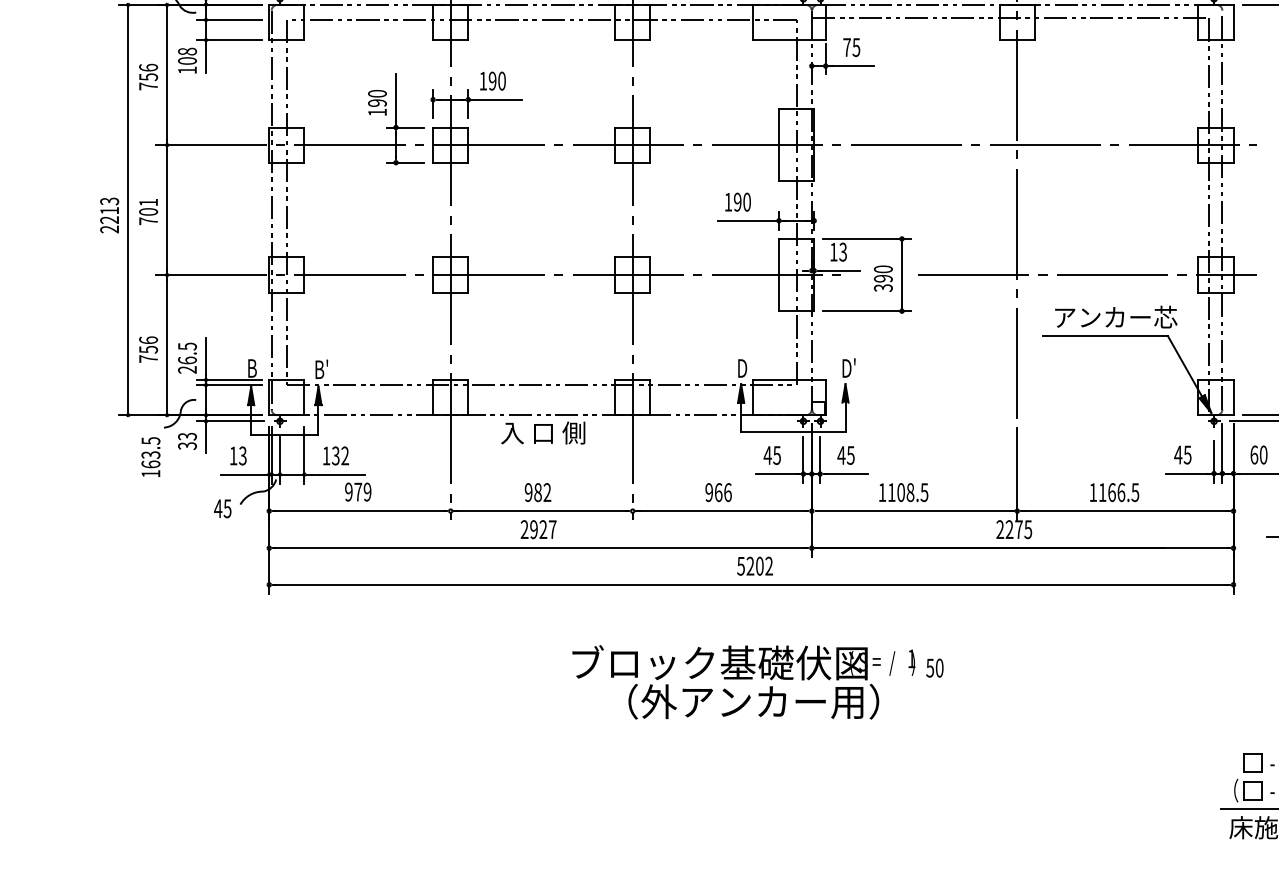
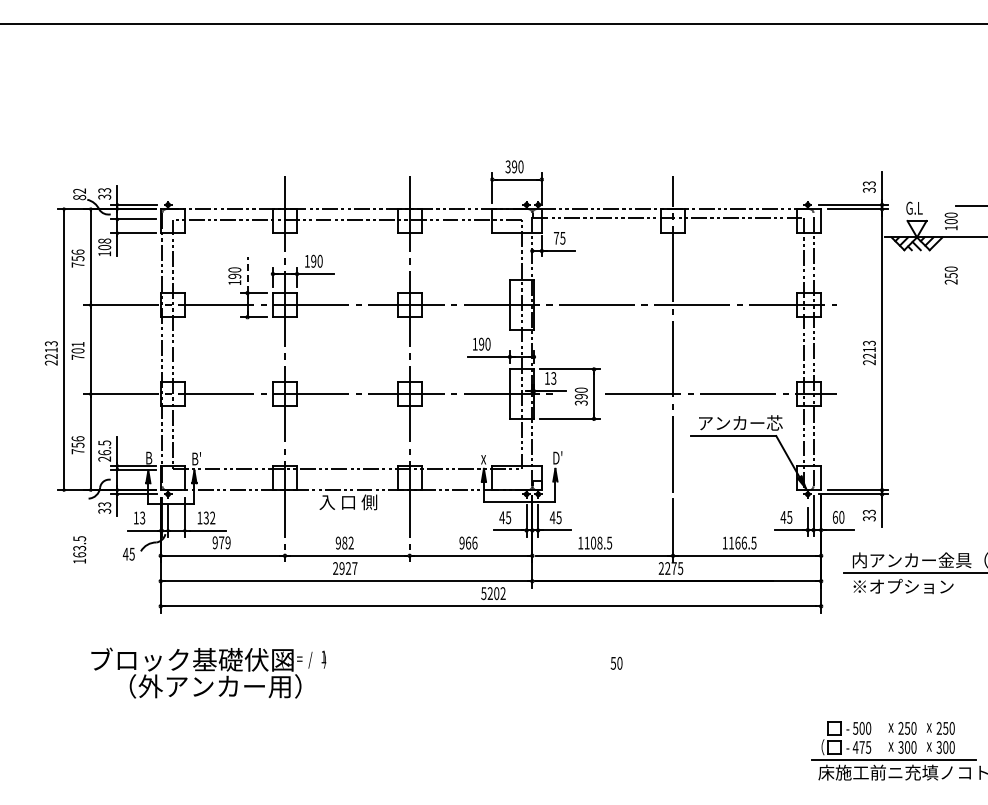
line: (395, 100) -> (247, 274), solid -> dashed
text: (741, 367) -> (484, 457), D -> x
text: (150, 456) -> (79, 549), moved
text: (743, 681) -> (208, 672), moved

